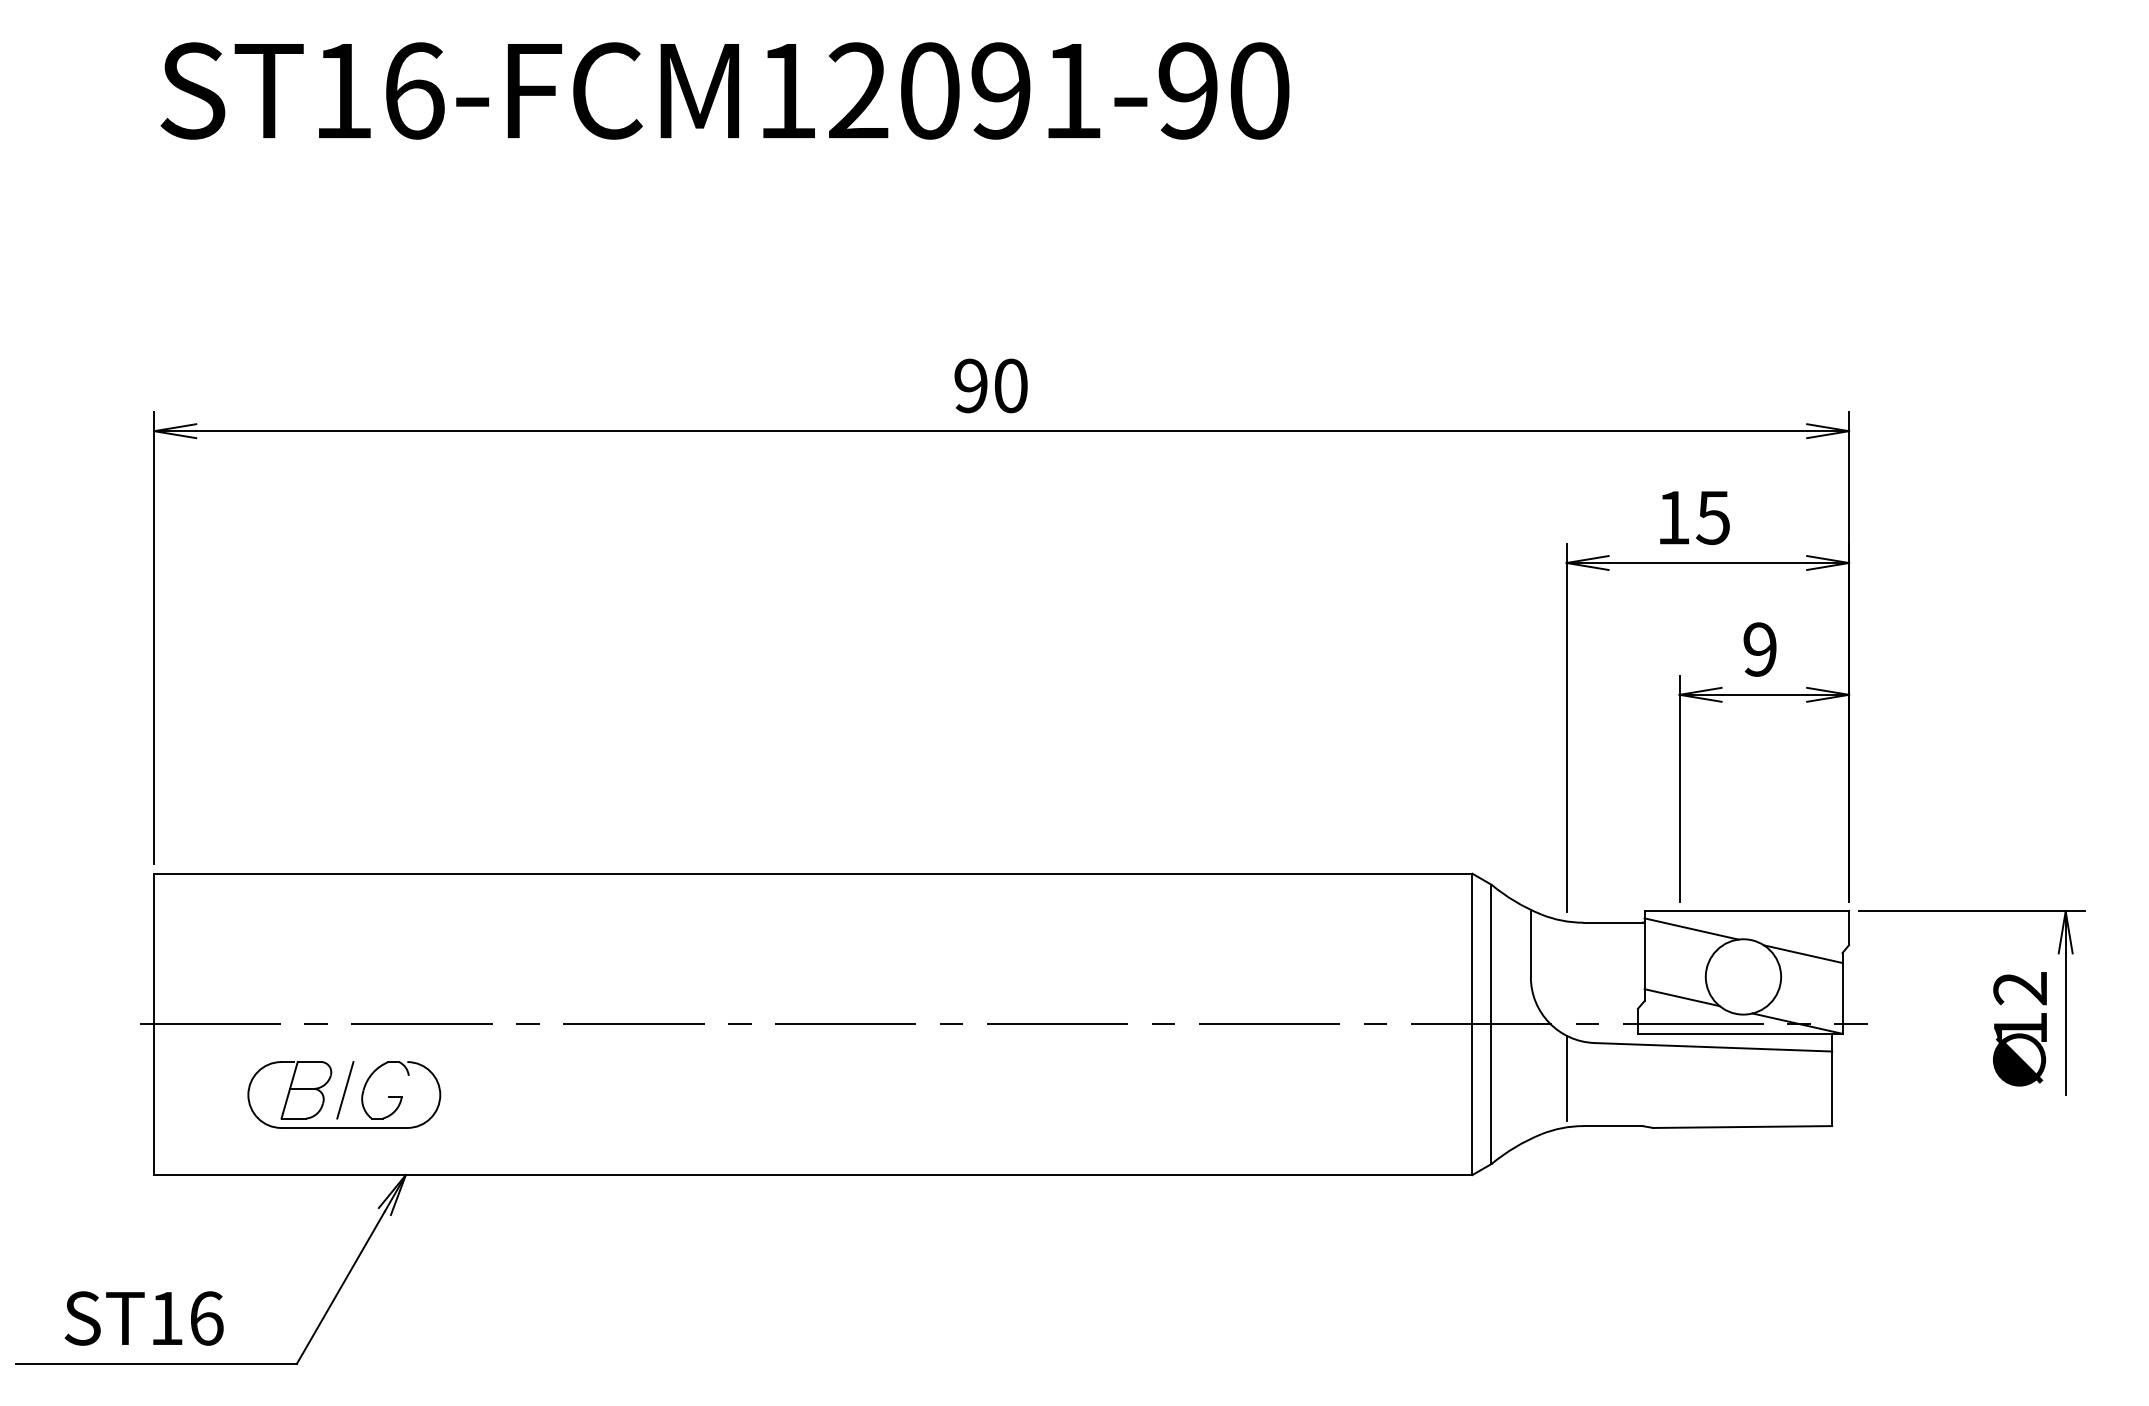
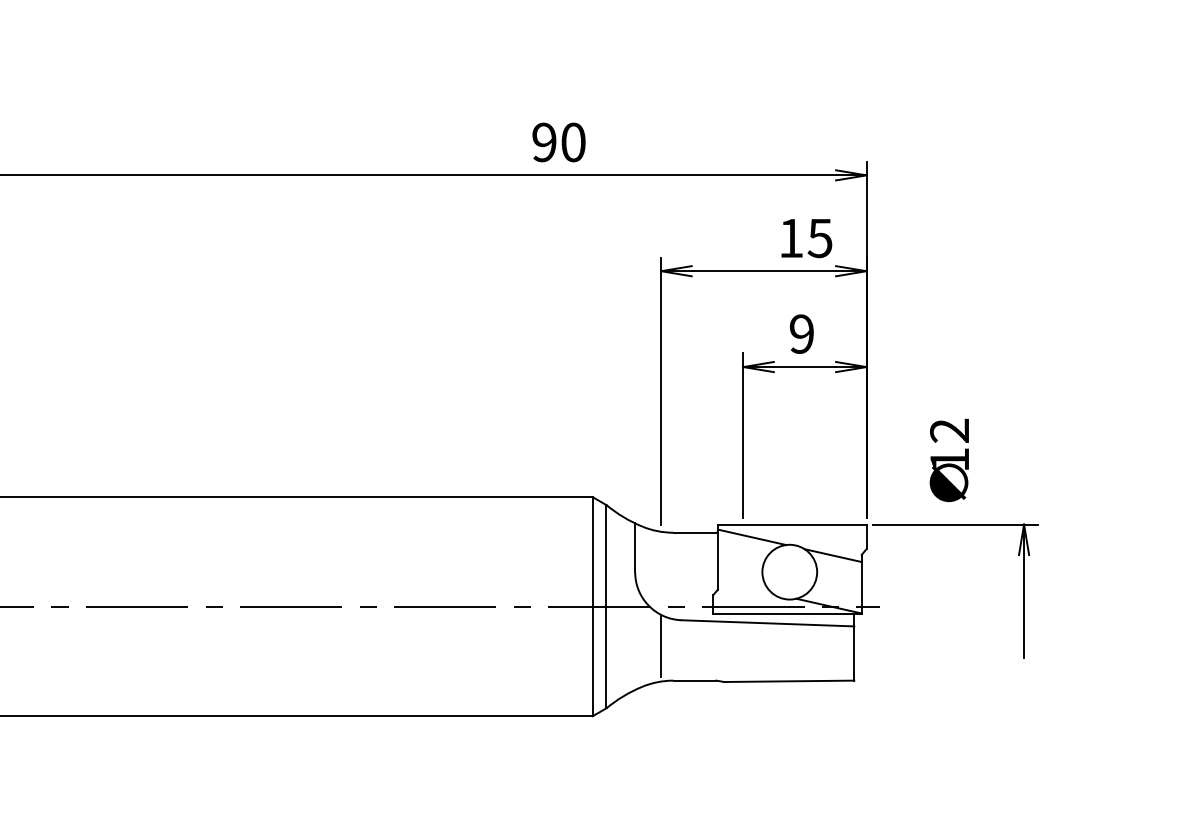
text: (990, 385) -> (558, 142), moved
text: (1694, 517) -> (806, 238), moved
line: (1681, 997) -> (744, 587), removed
text: (2019, 1029) -> (949, 460), moved

